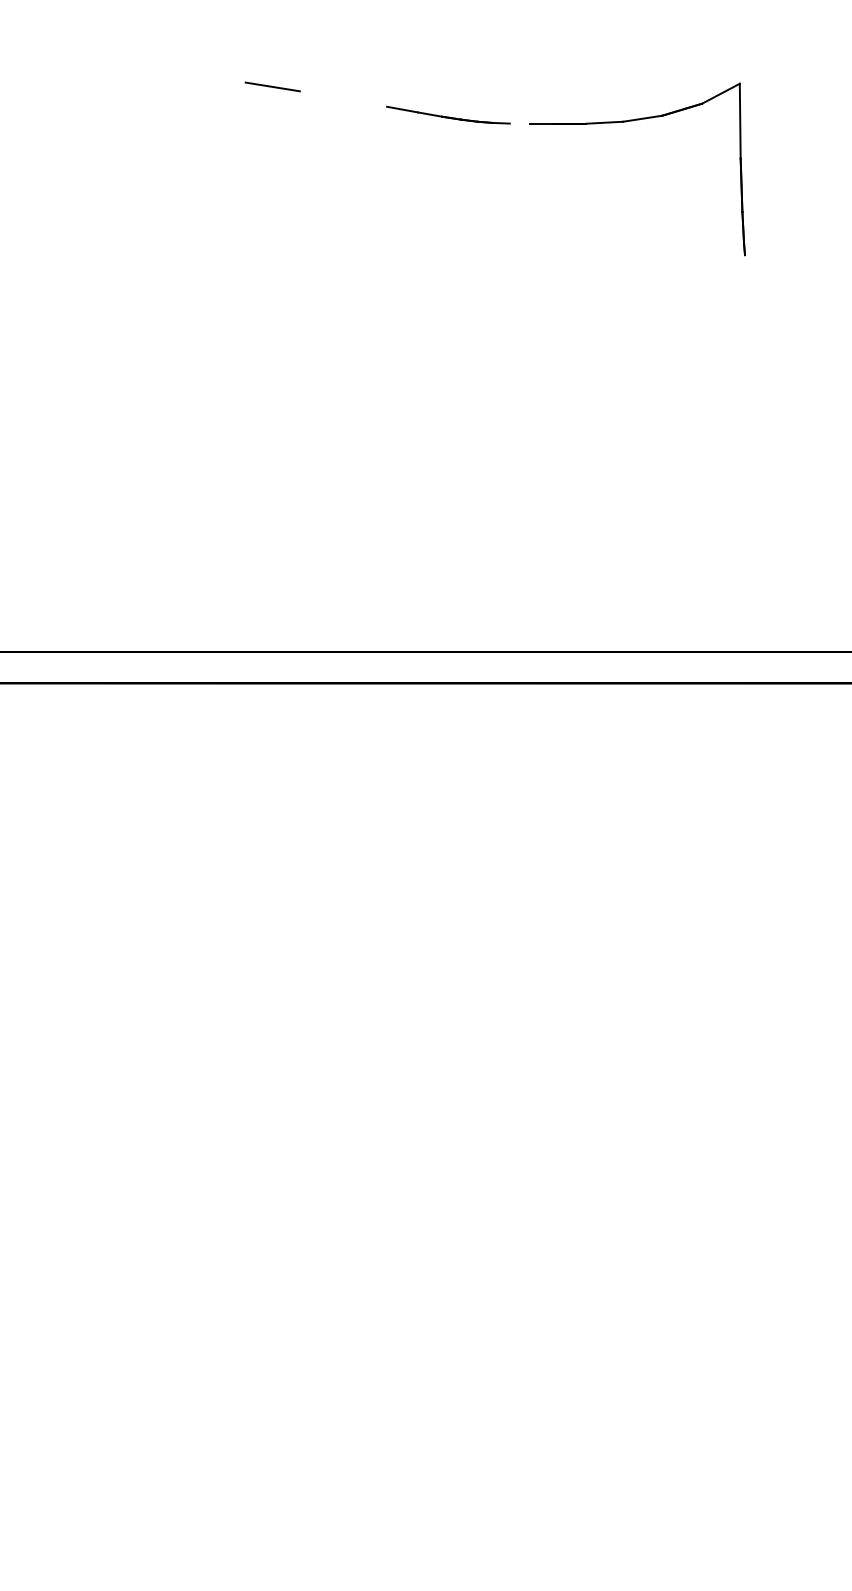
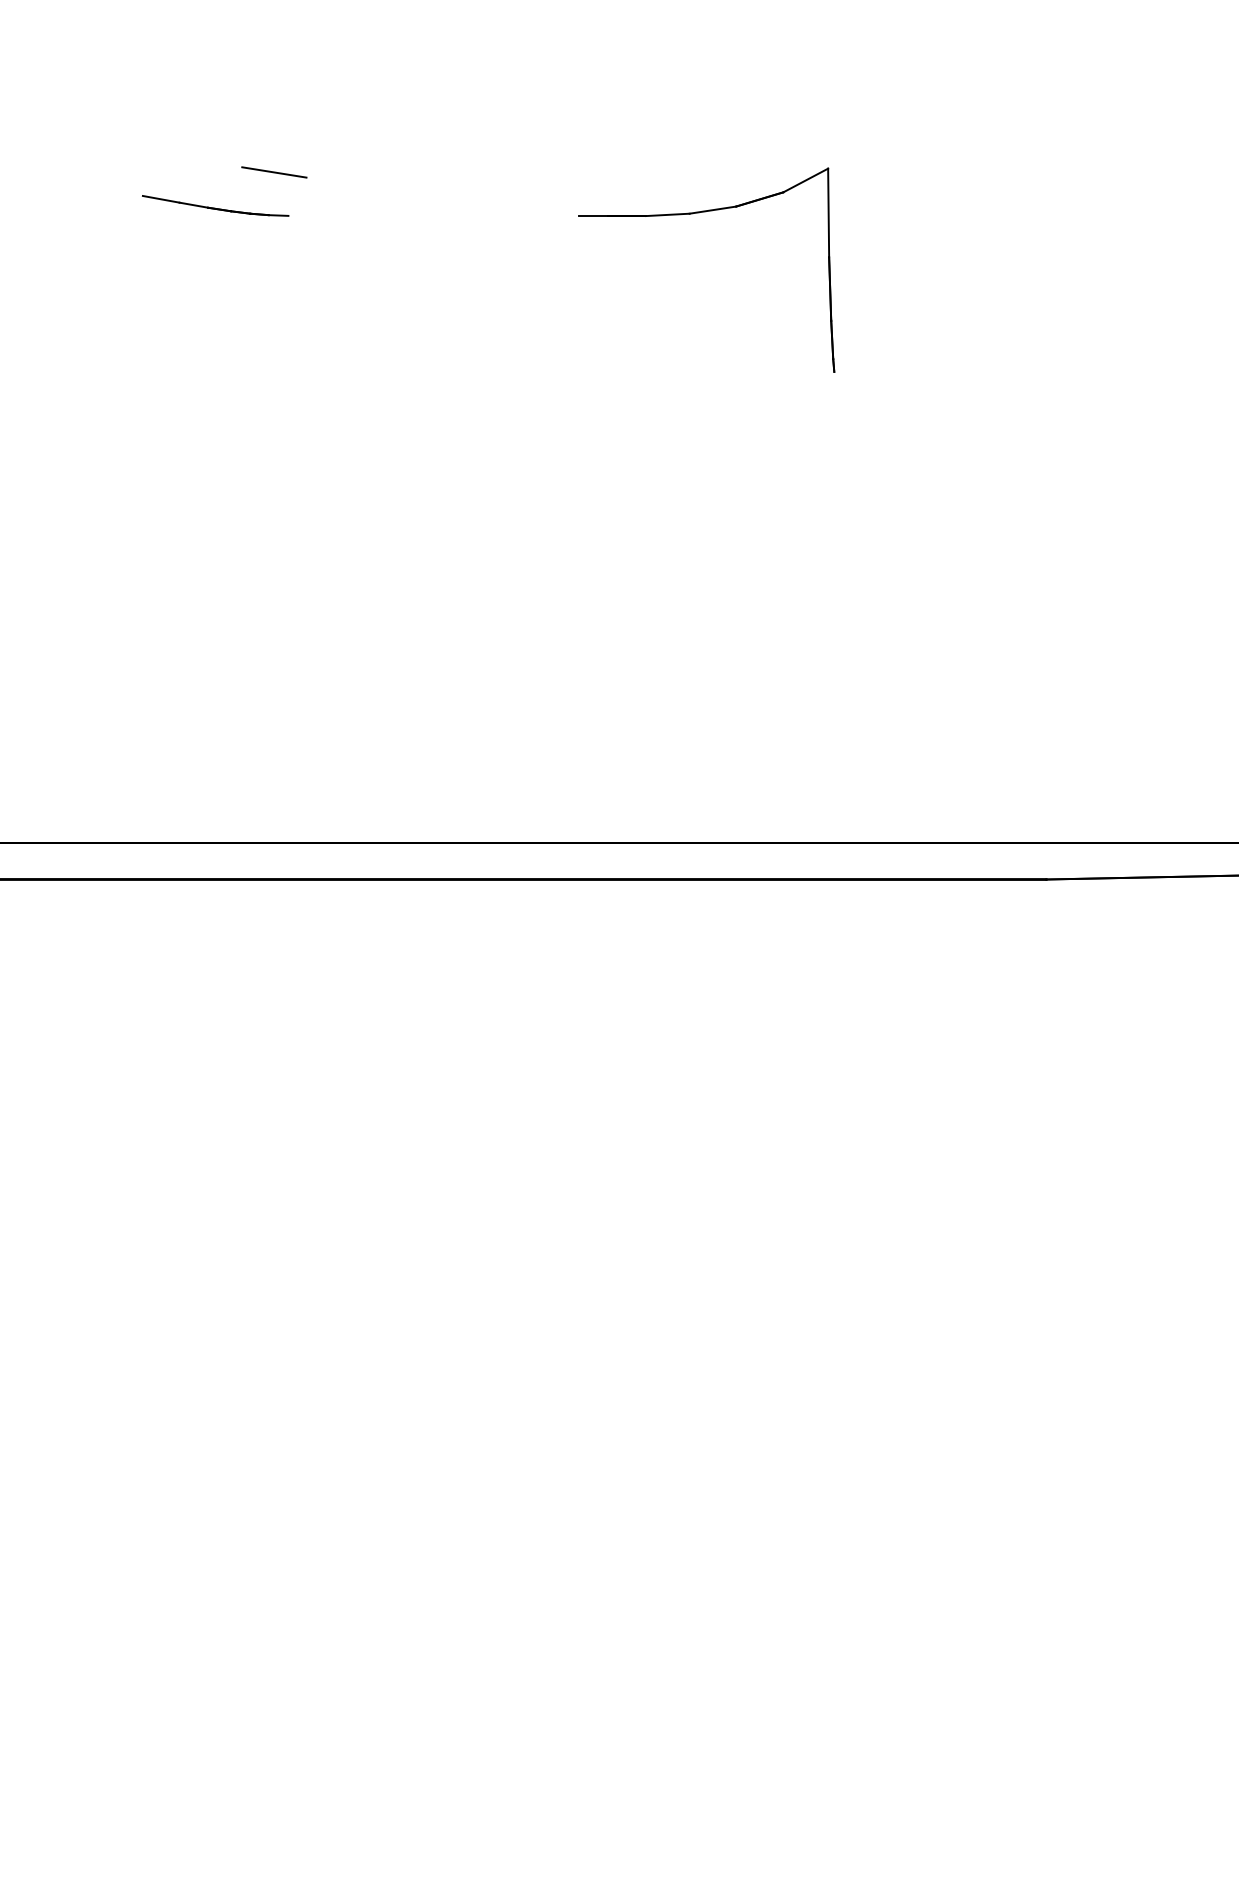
part: (448, 114) -> (215, 205), moved

